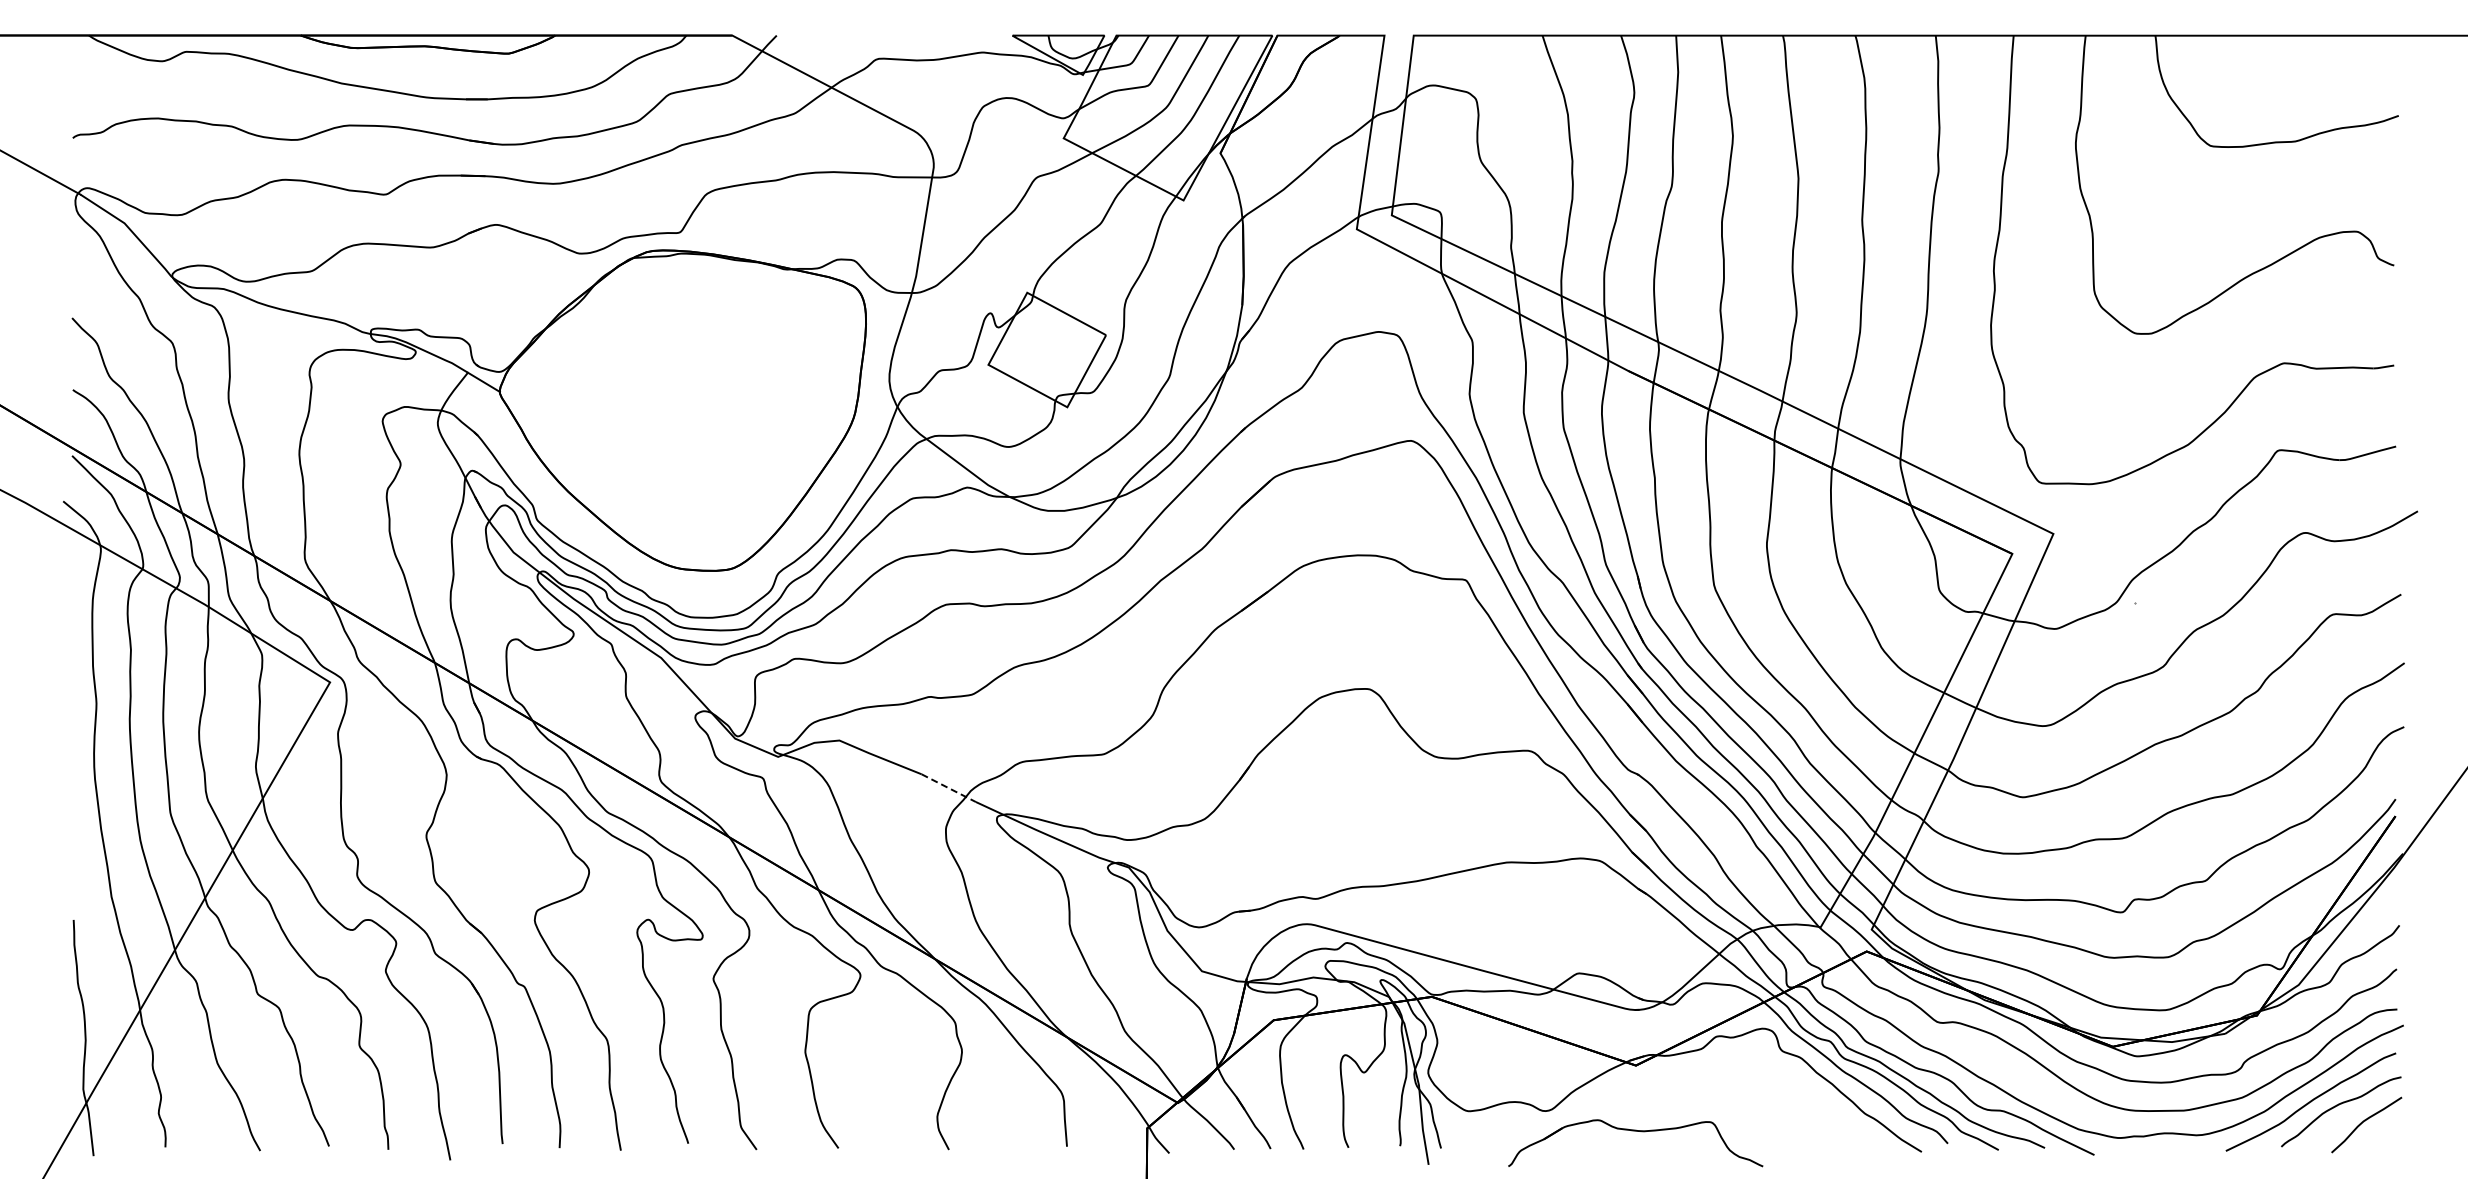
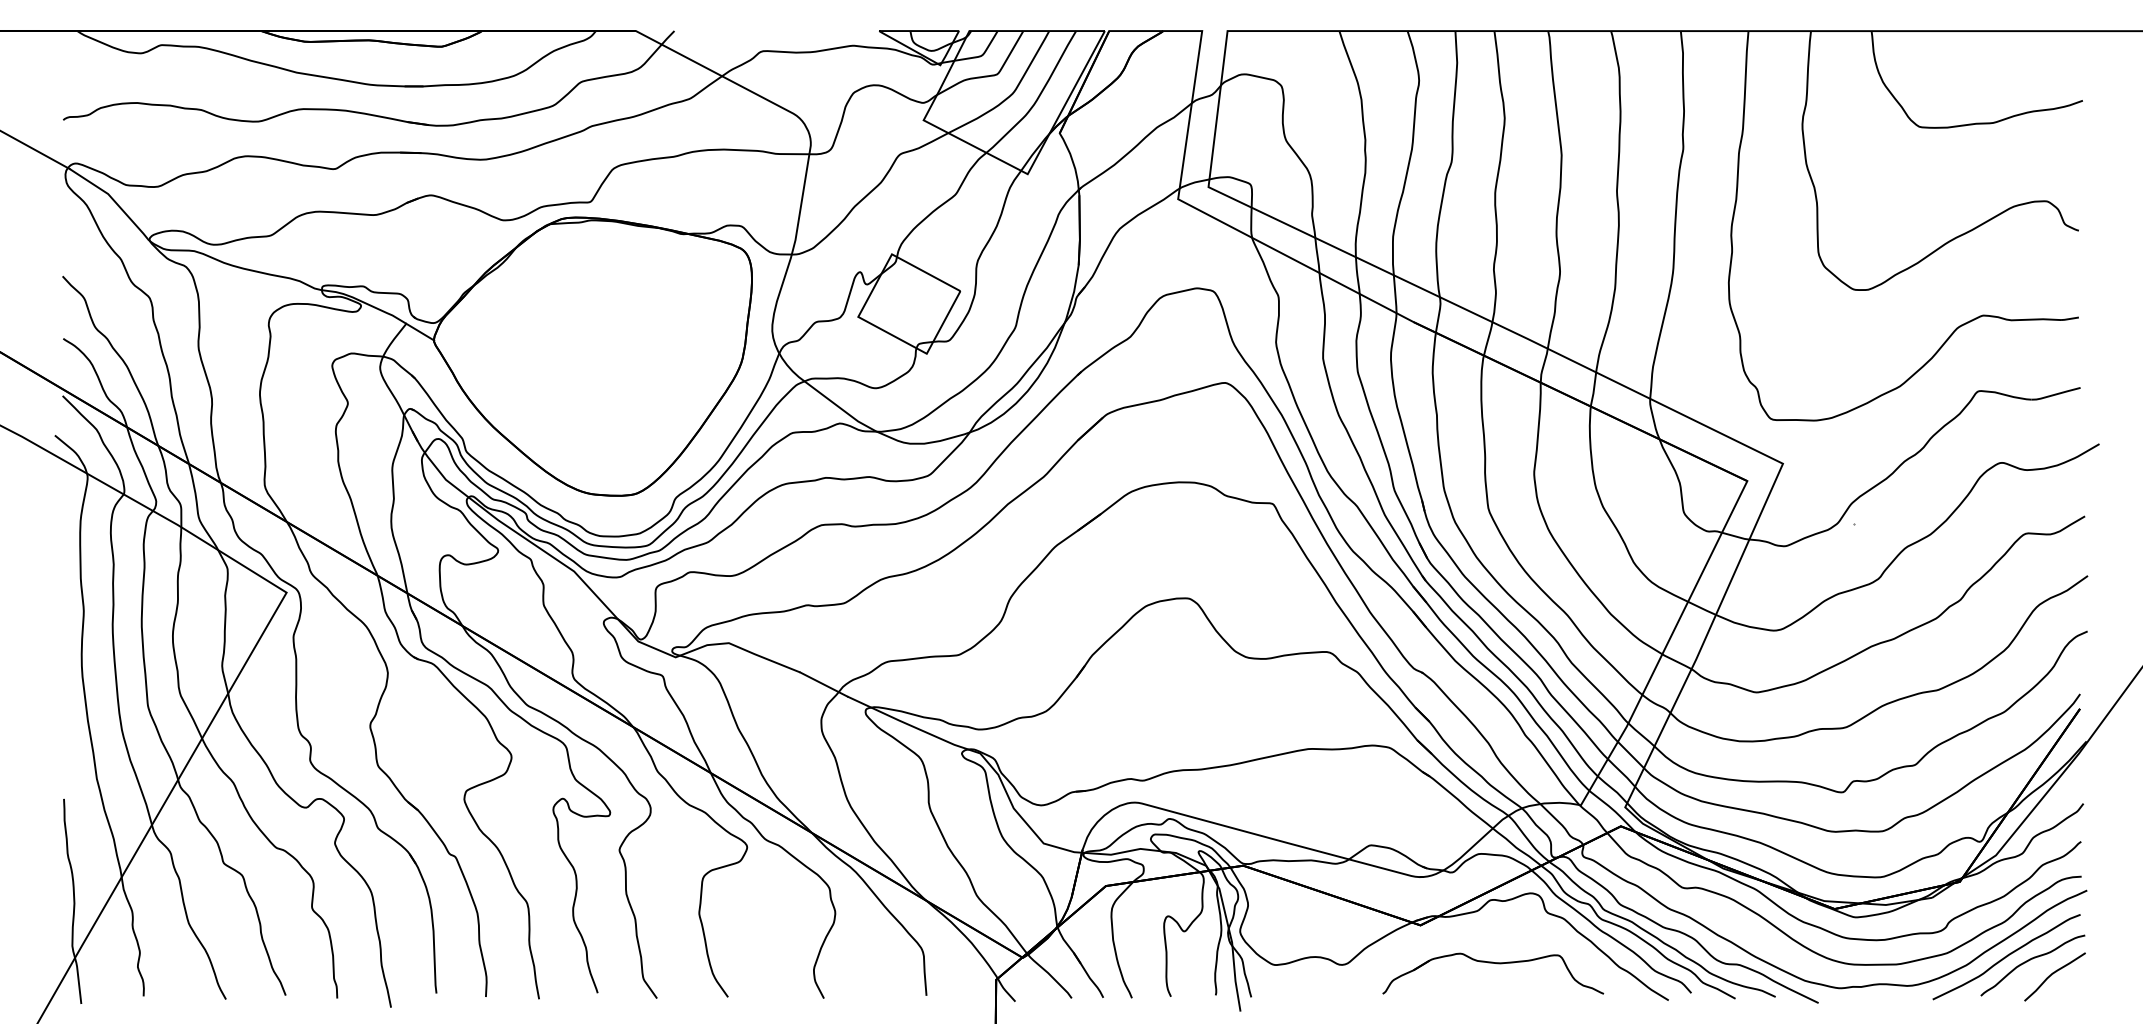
line: (949, 788) -> (824, 684), dashed -> solid
part: (1635, 1131) -> (1493, 963), moved

